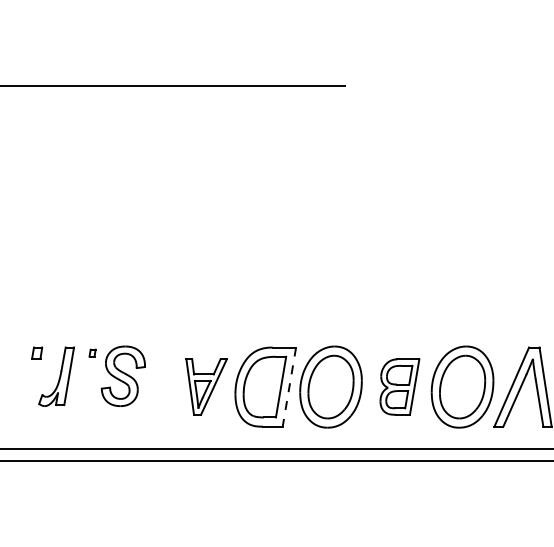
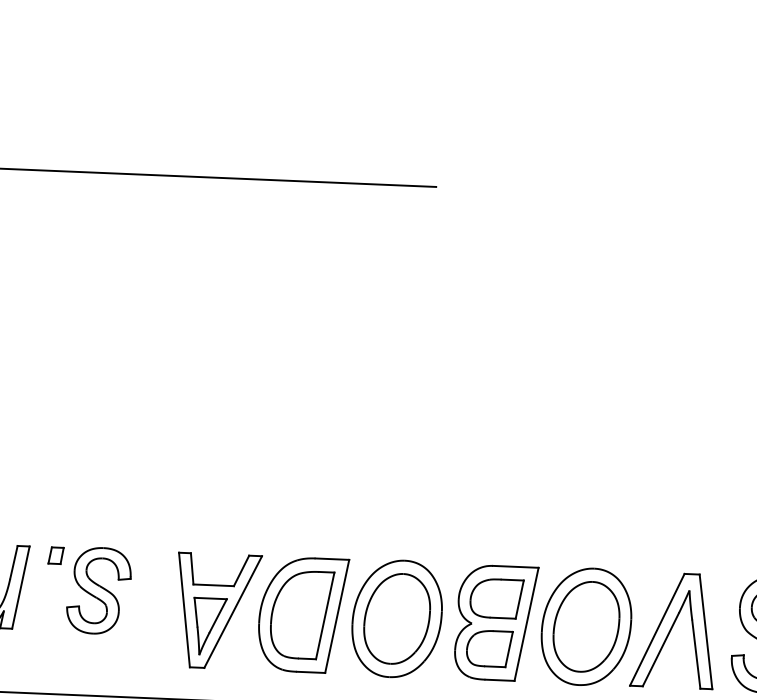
part: (92, 352) -> (55, 554), size x1.67
part: (206, 386) -> (217, 610), size x1.43
part: (399, 386) -> (495, 622), size x1.43
line: (289, 387) -> (337, 616), dashed -> solid

